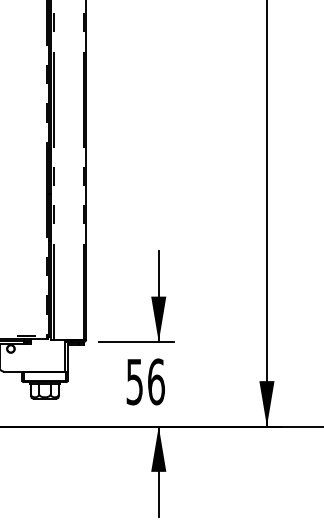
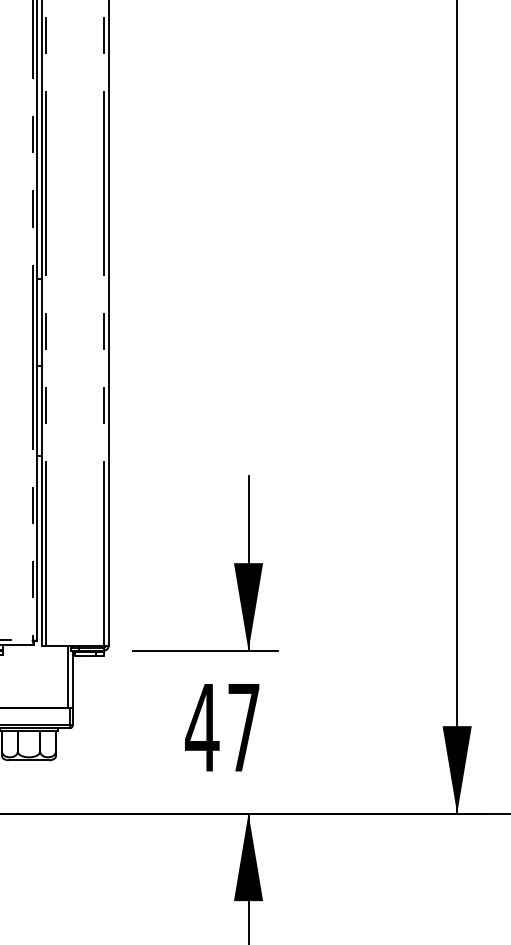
text: (144, 381) -> (221, 726), 56 -> 47

